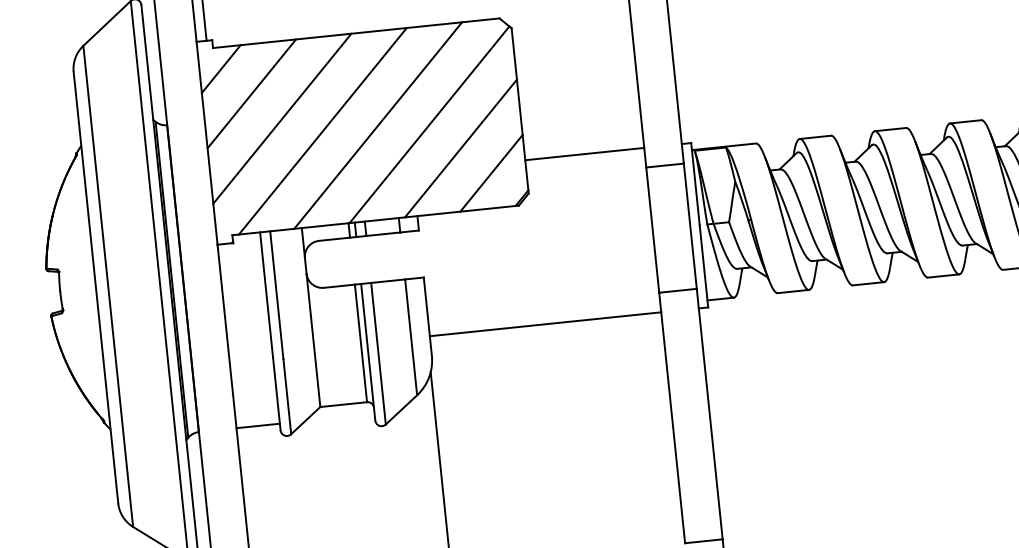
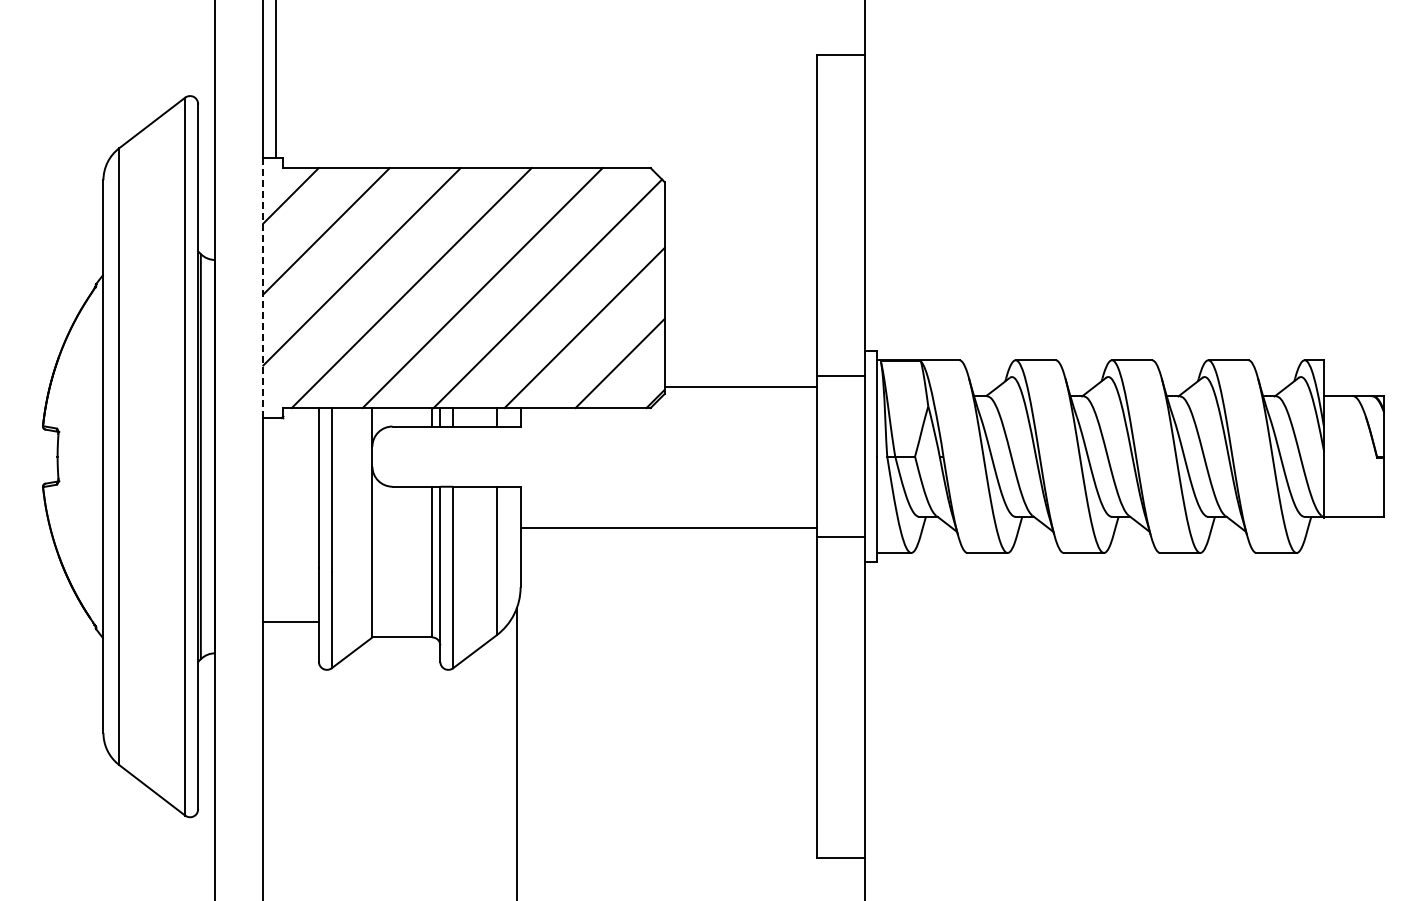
line: (207, 143) -> (263, 288), solid -> dashed
line: (584, 154) -> (740, 387), moved
line: (545, 324) -> (668, 528), moved
line: (257, 426) -> (290, 622), moved

